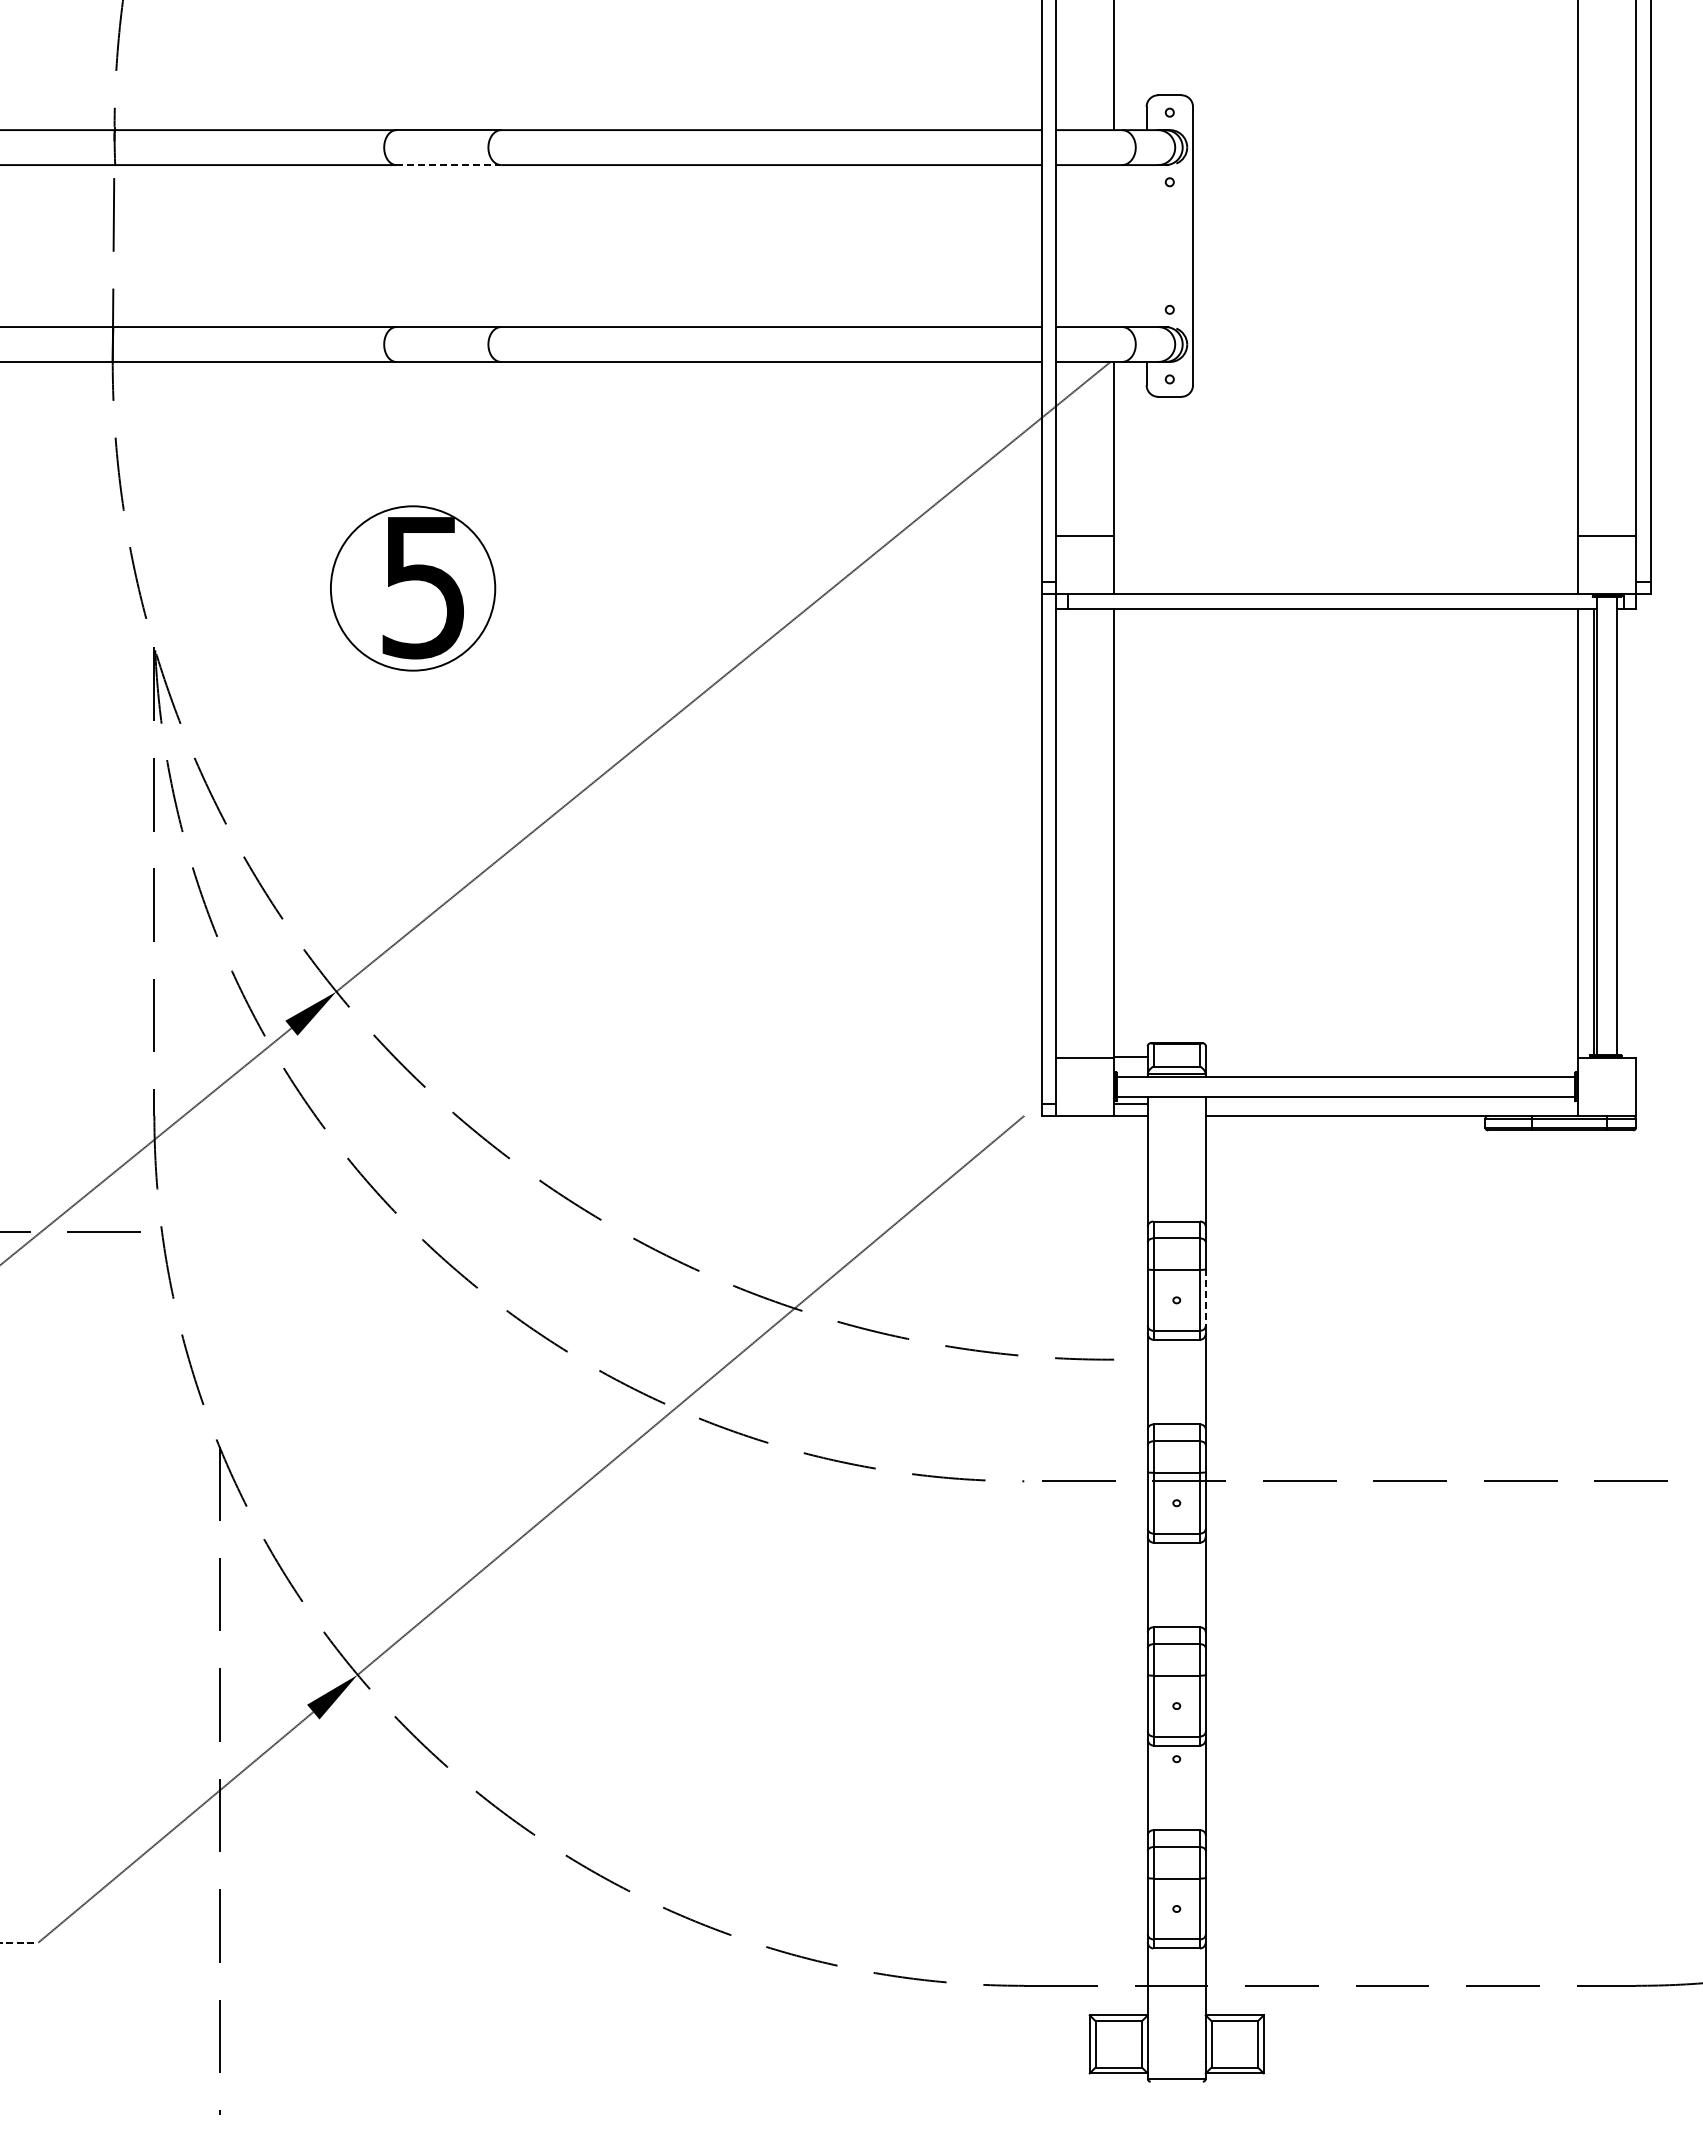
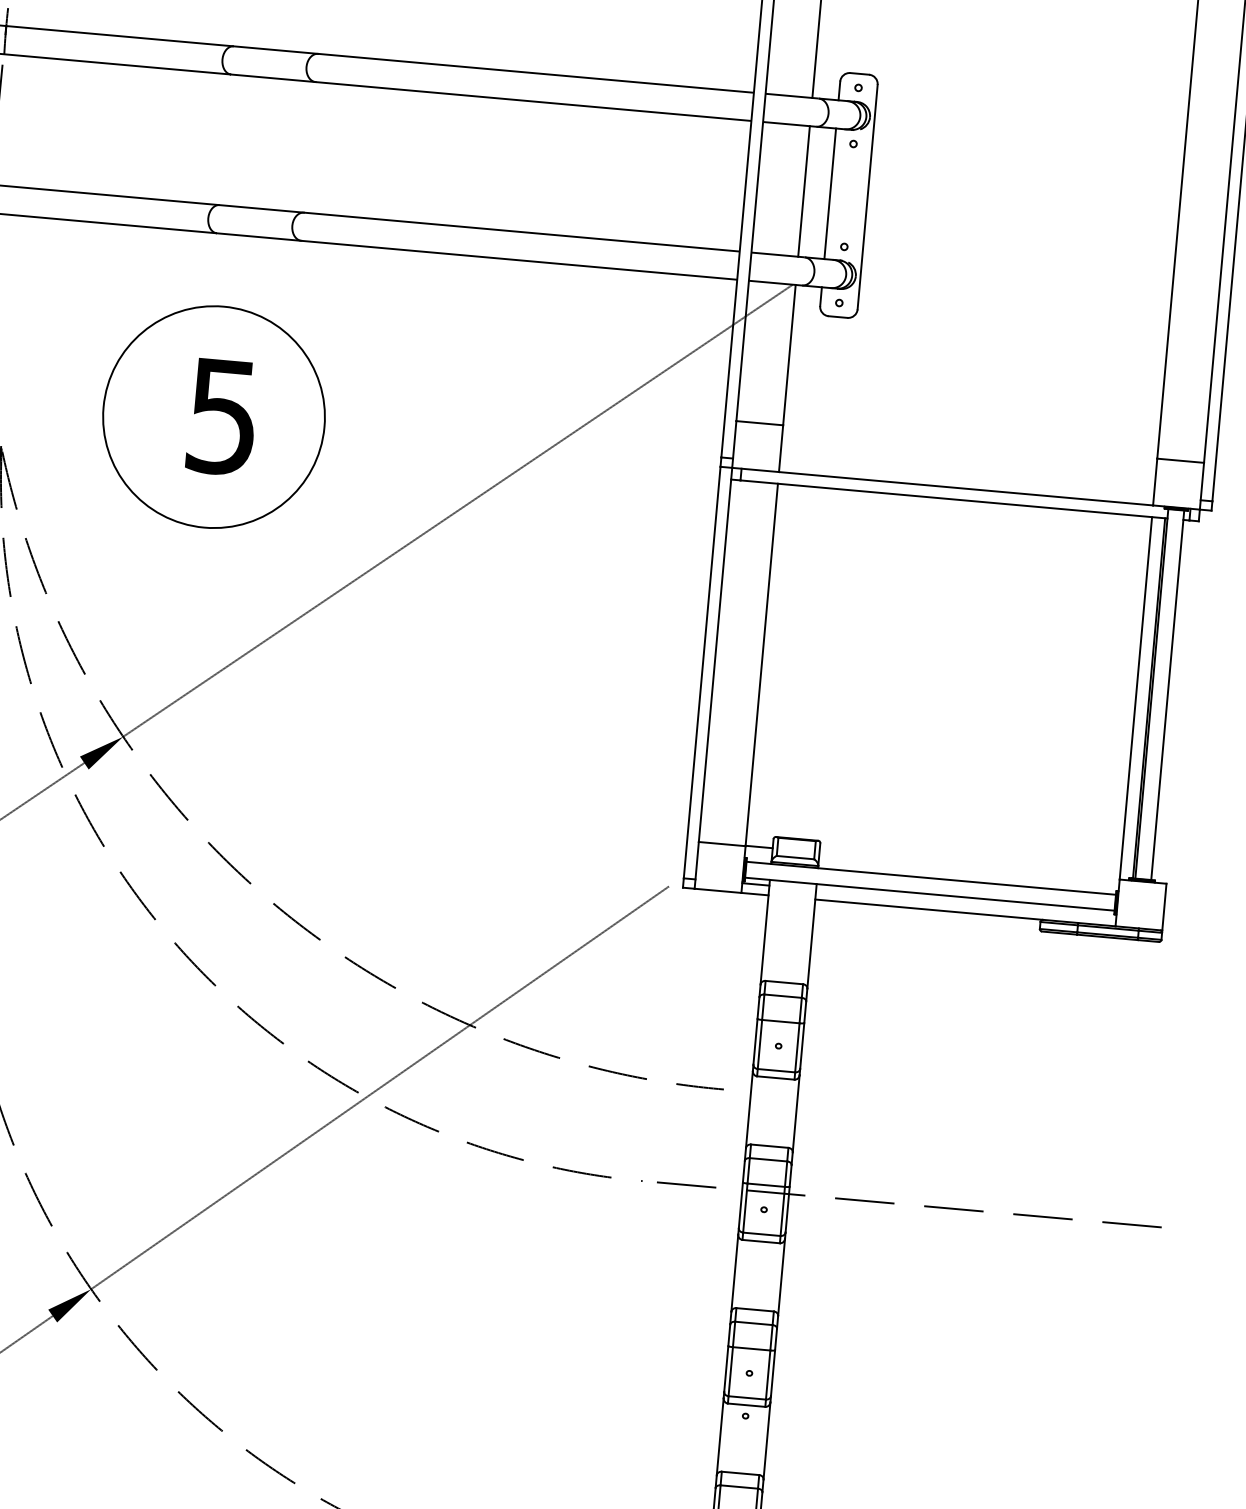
line: (449, 165) -> (273, 78), dashed -> solid
line: (1114, 246) -> (804, 191), added
line: (1146, 246) -> (830, 194), added
circle: (413, 588) -> (214, 417), size x1.67
line: (1205, 1298) -> (801, 1046), dashed -> solid

